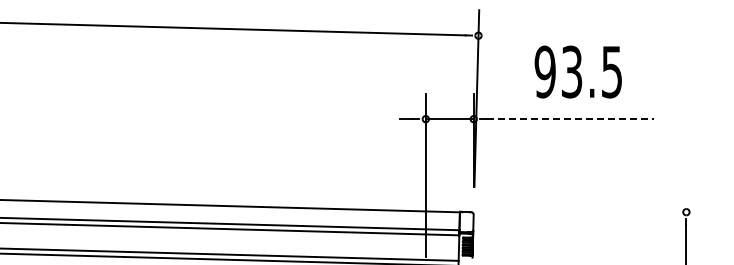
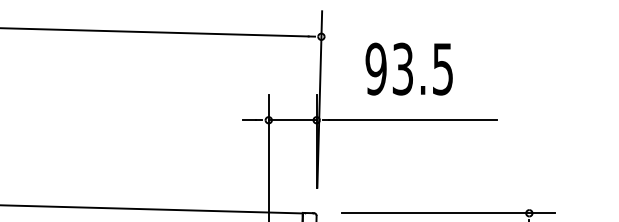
text: (577, 71) -> (408, 68), moved
line: (570, 119) -> (413, 120), dashed -> solid
line: (605, 212) -> (448, 213), added

